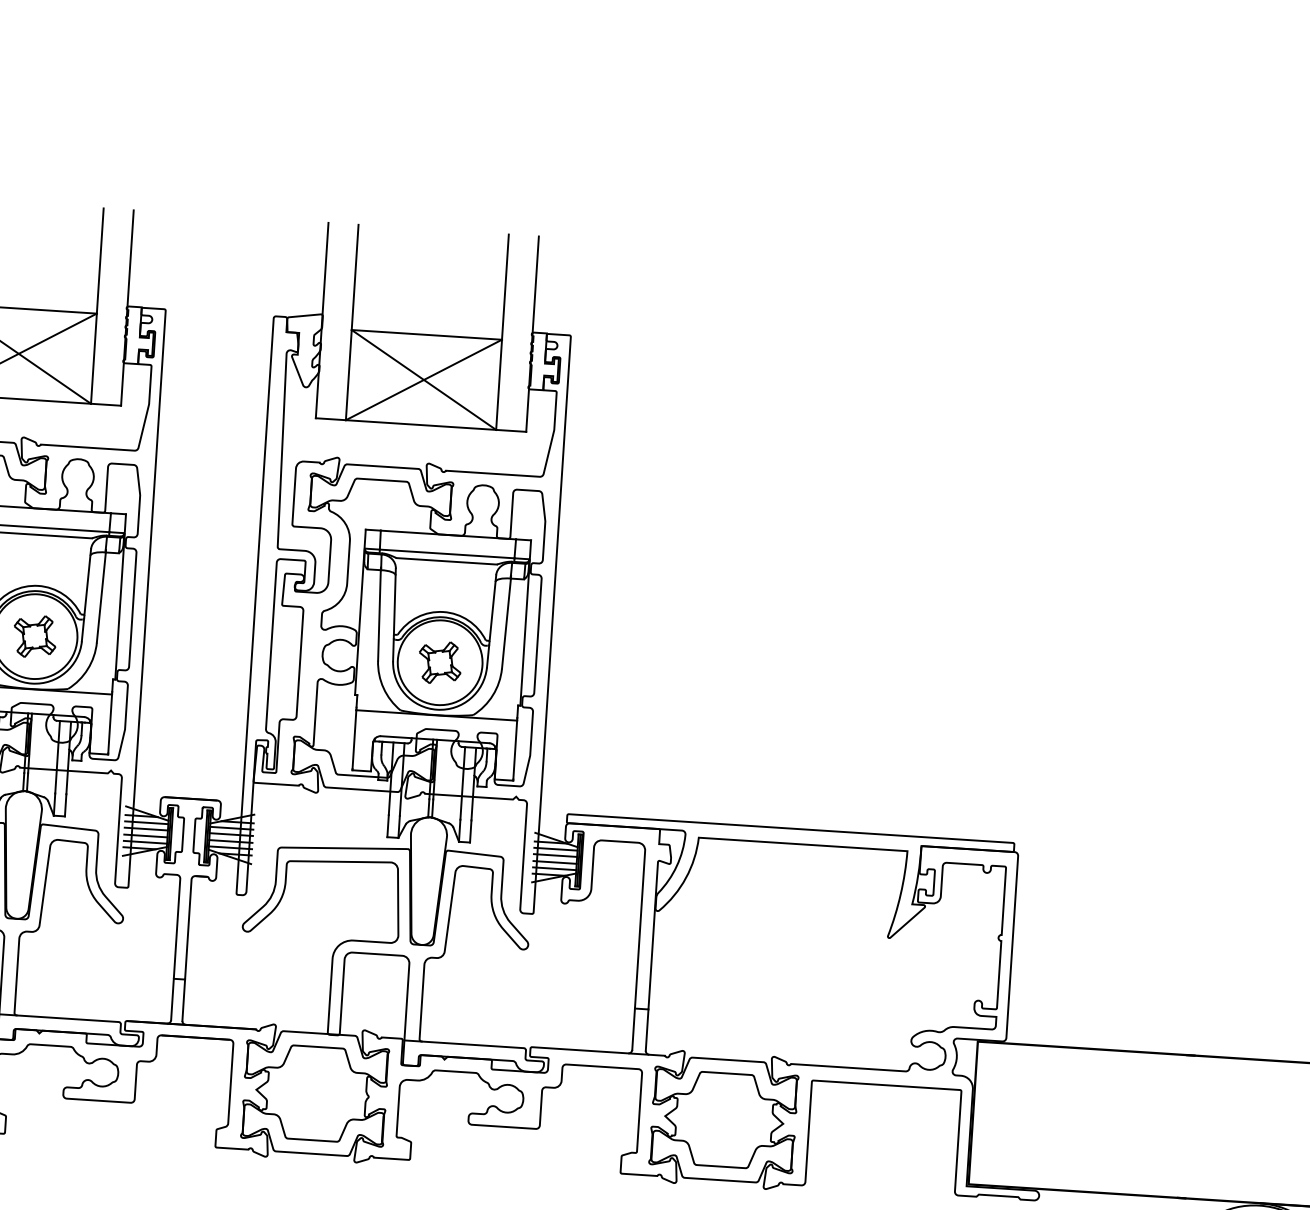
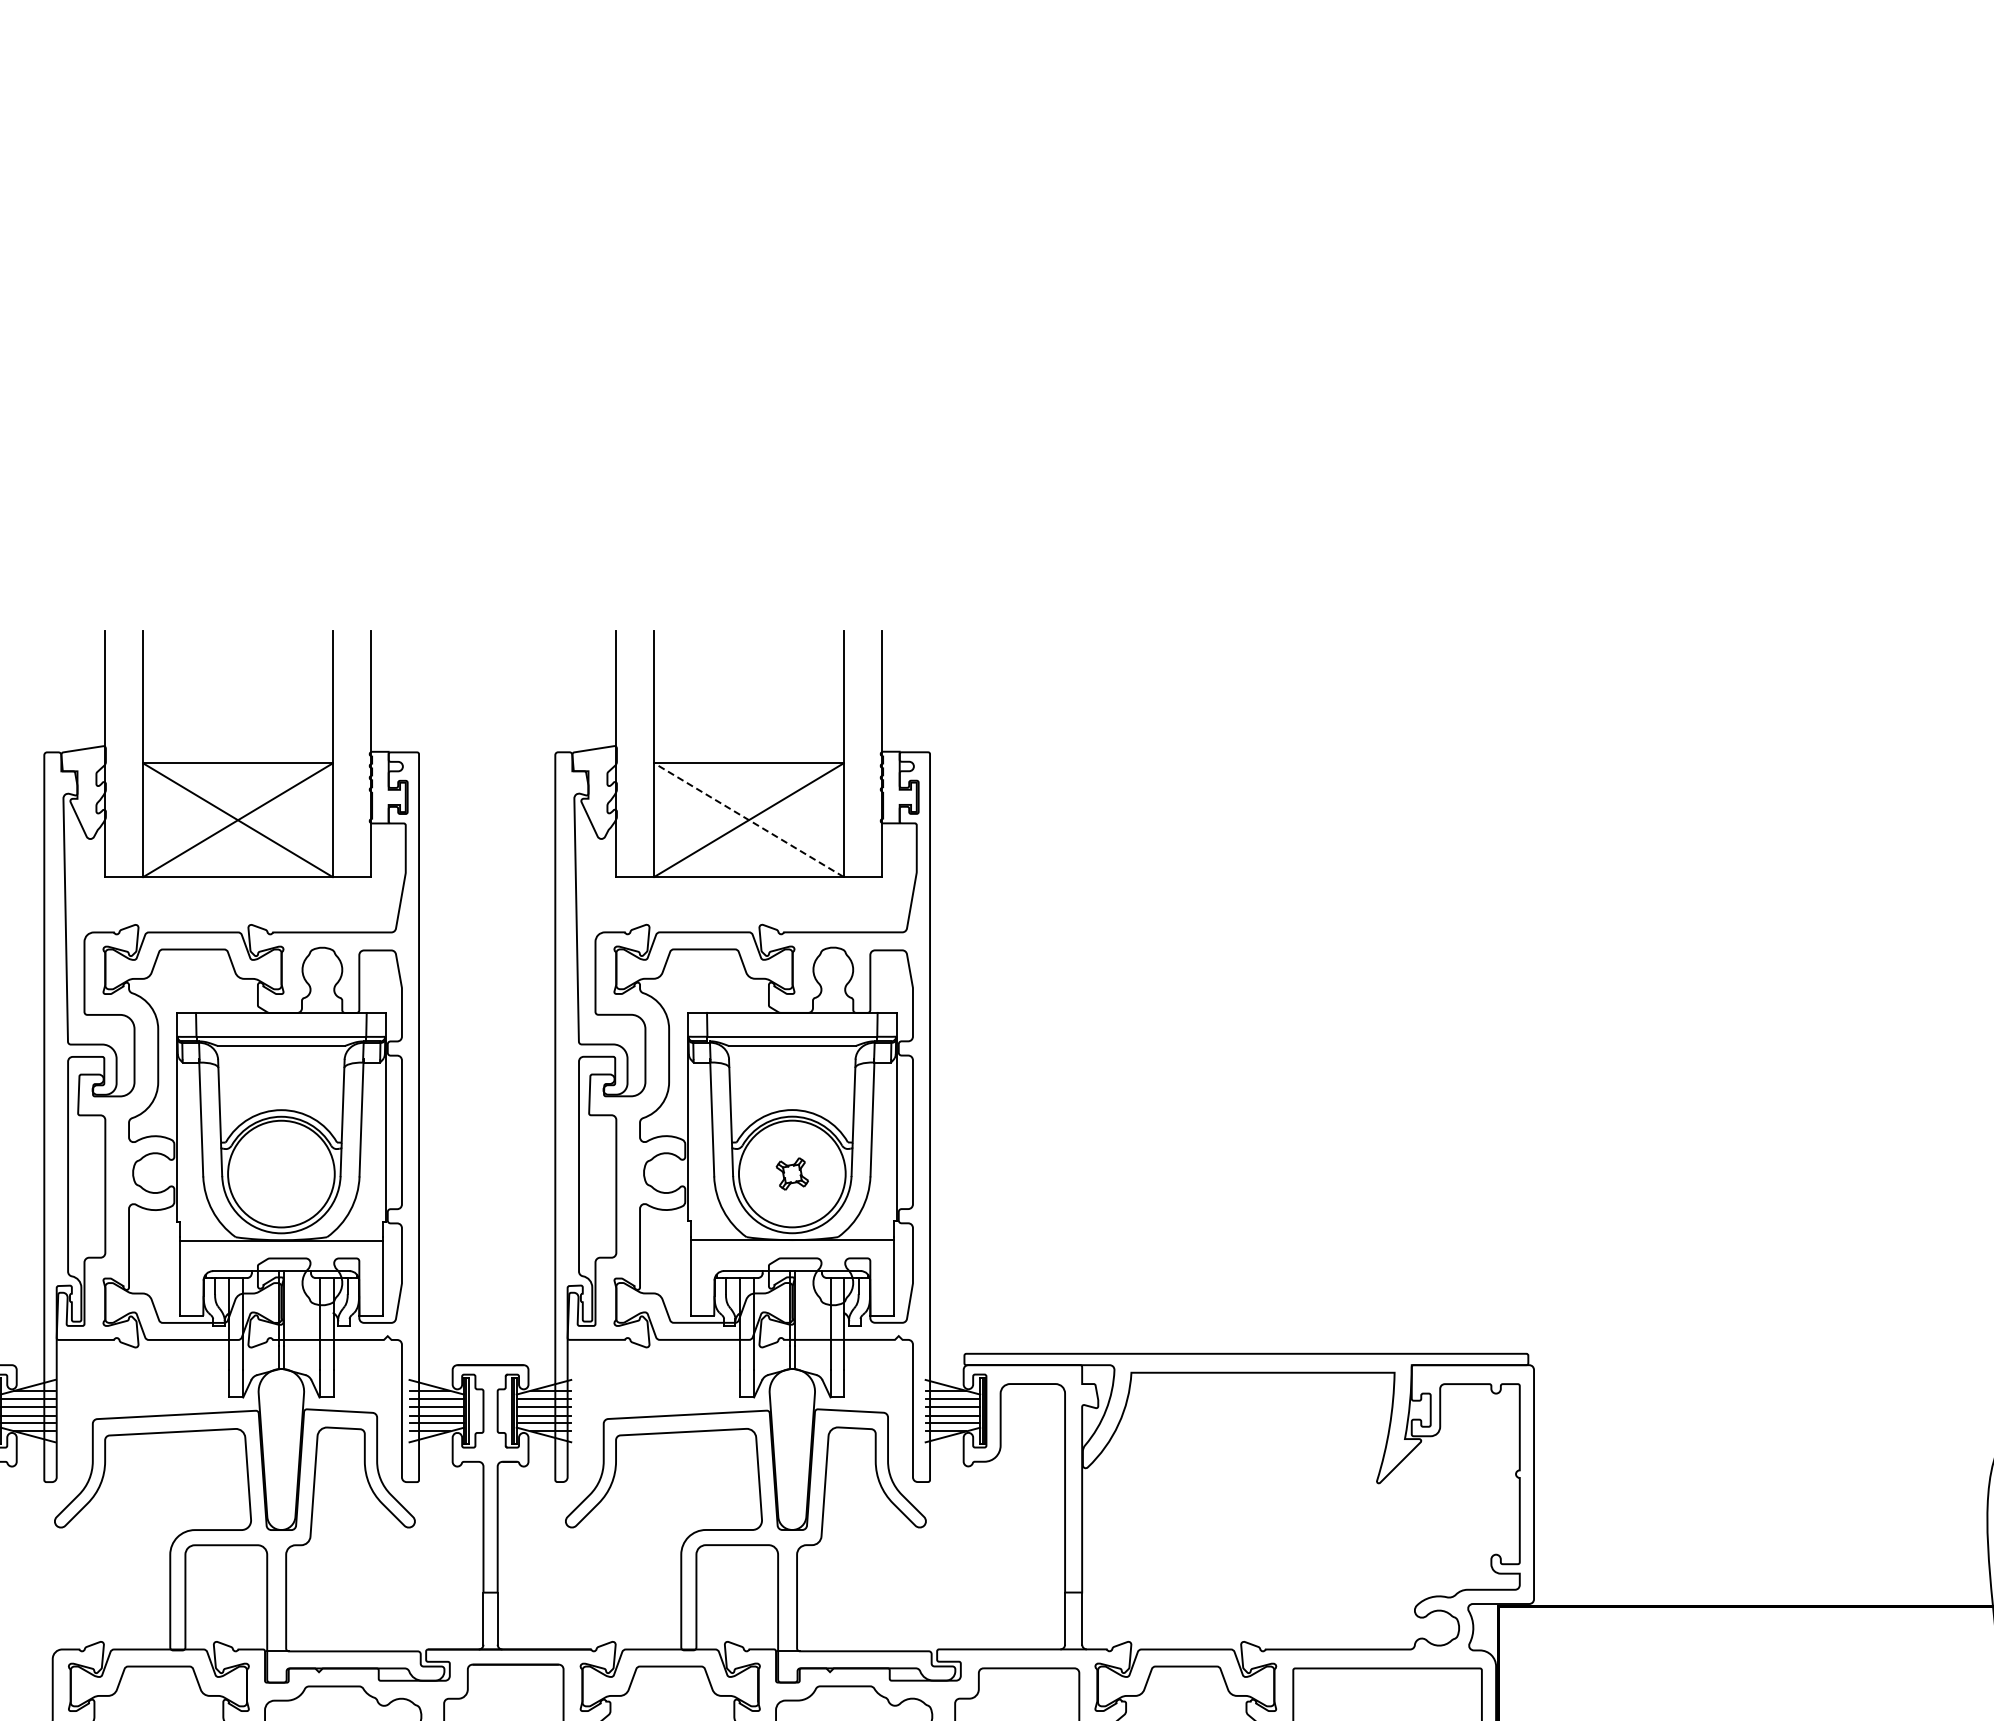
line: (424, 380) -> (749, 820), solid -> dashed
part: (35, 636) -> (281, 1173), removed
part: (440, 662) -> (792, 1173), size x0.6

